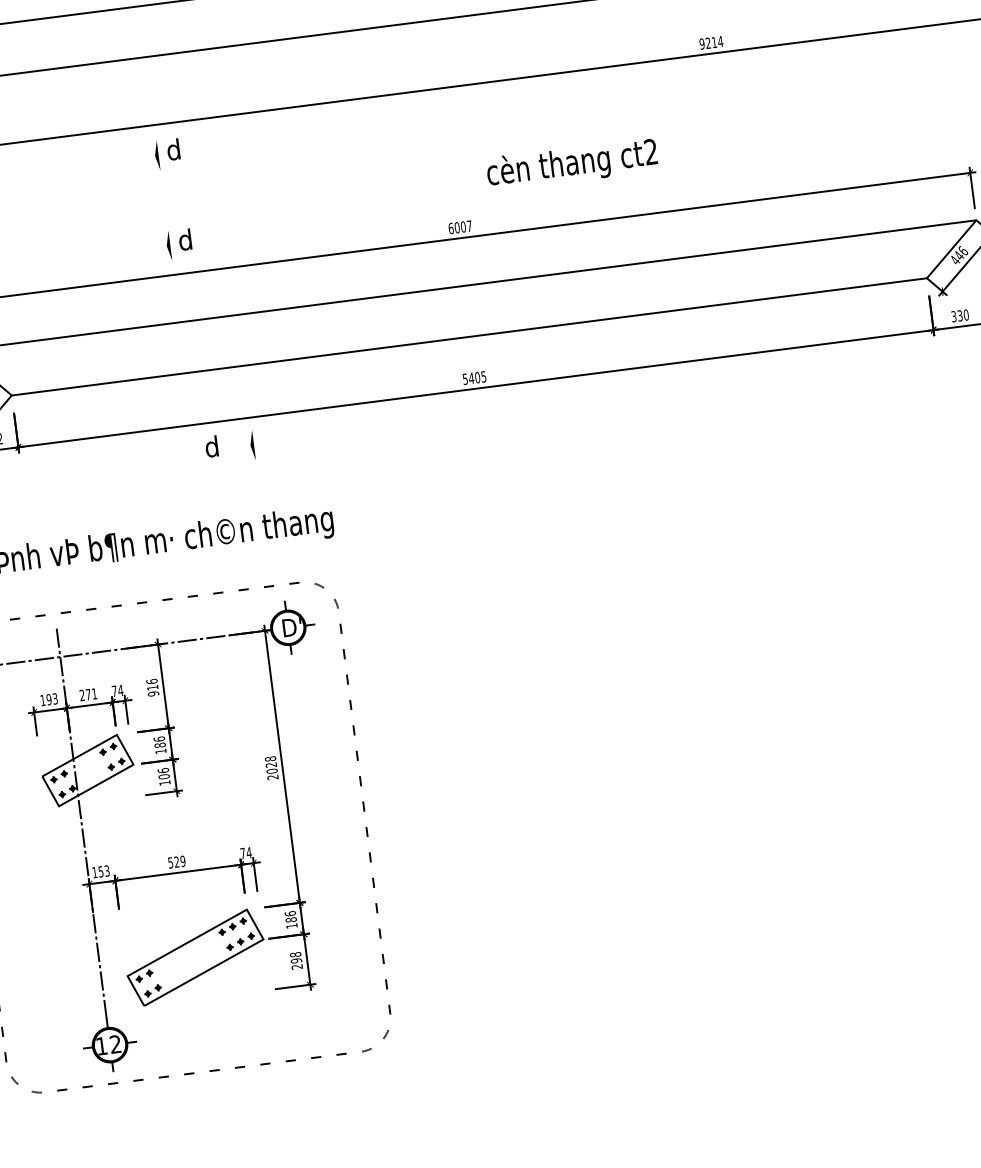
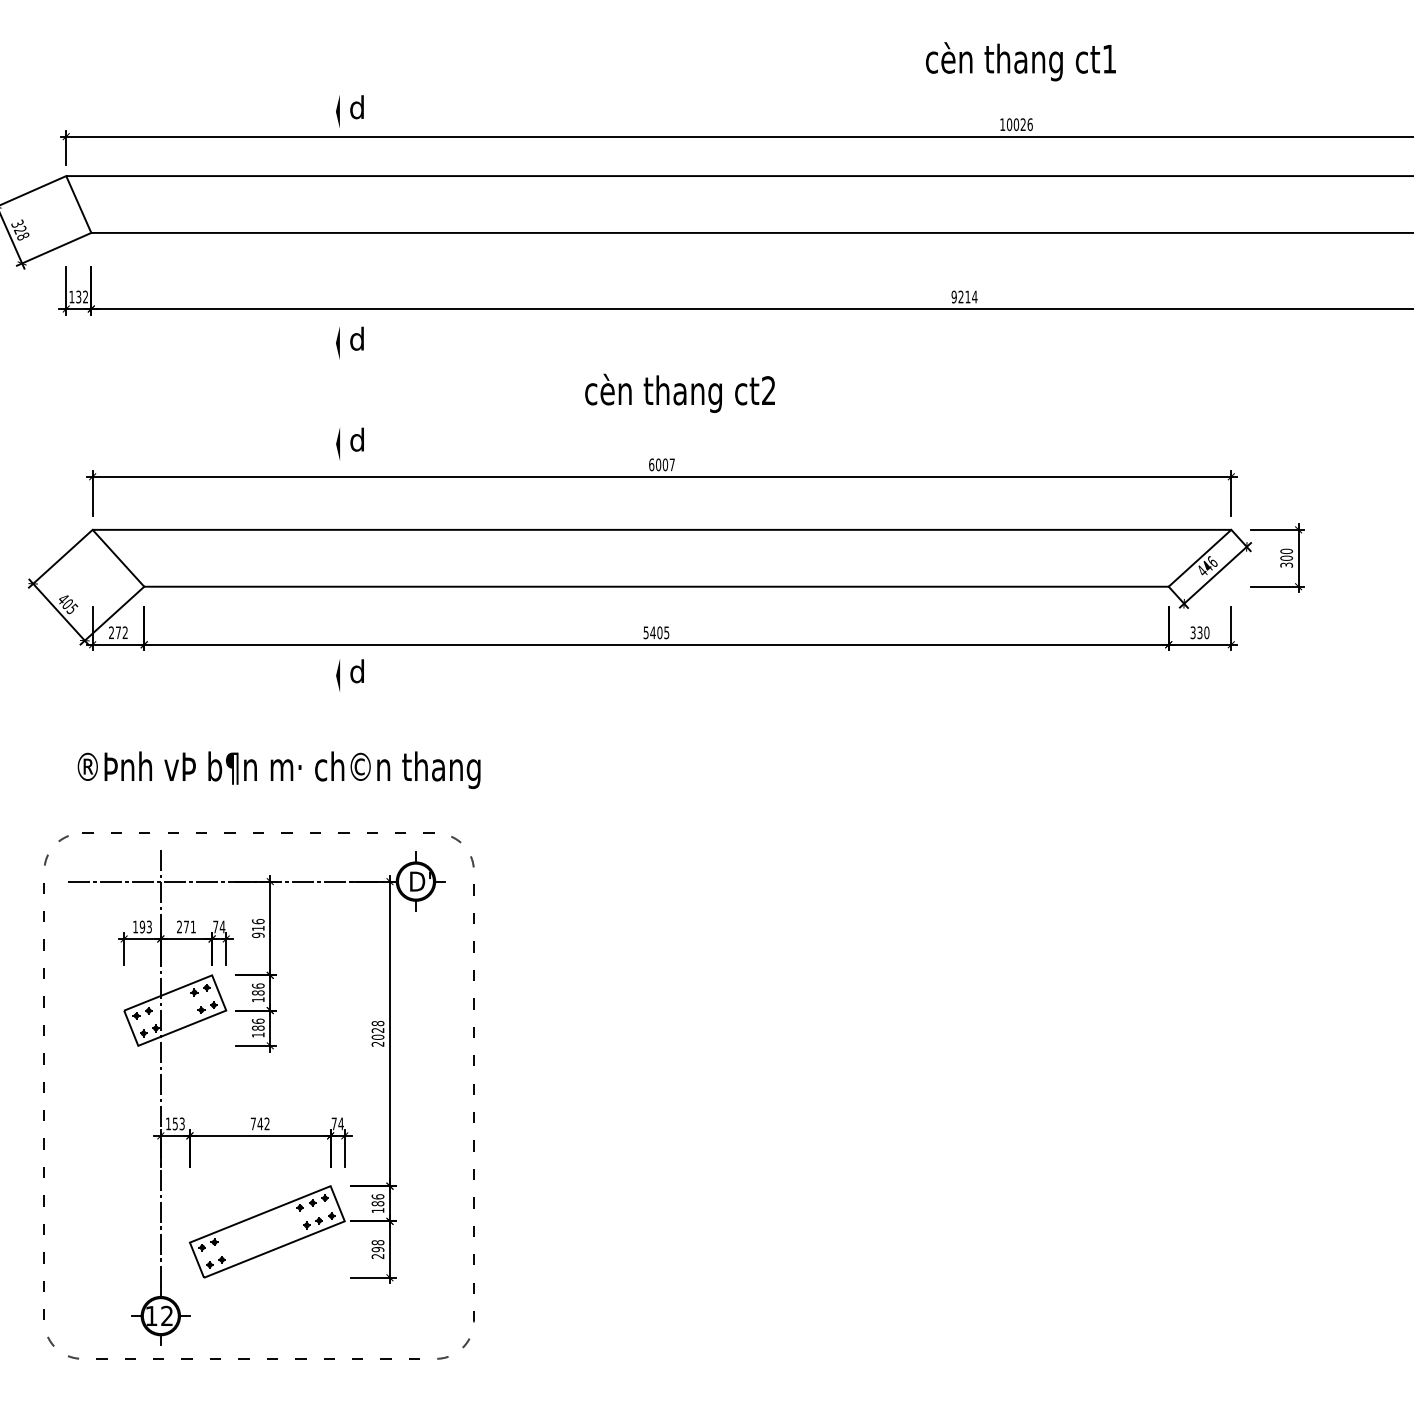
text: (571, 163) -> (679, 392), moved
line: (251, 445) -> (337, 675), moved
text: (164, 776) -> (258, 1027), 106 -> 186
text: (176, 861) -> (259, 1123), 529 -> 742

